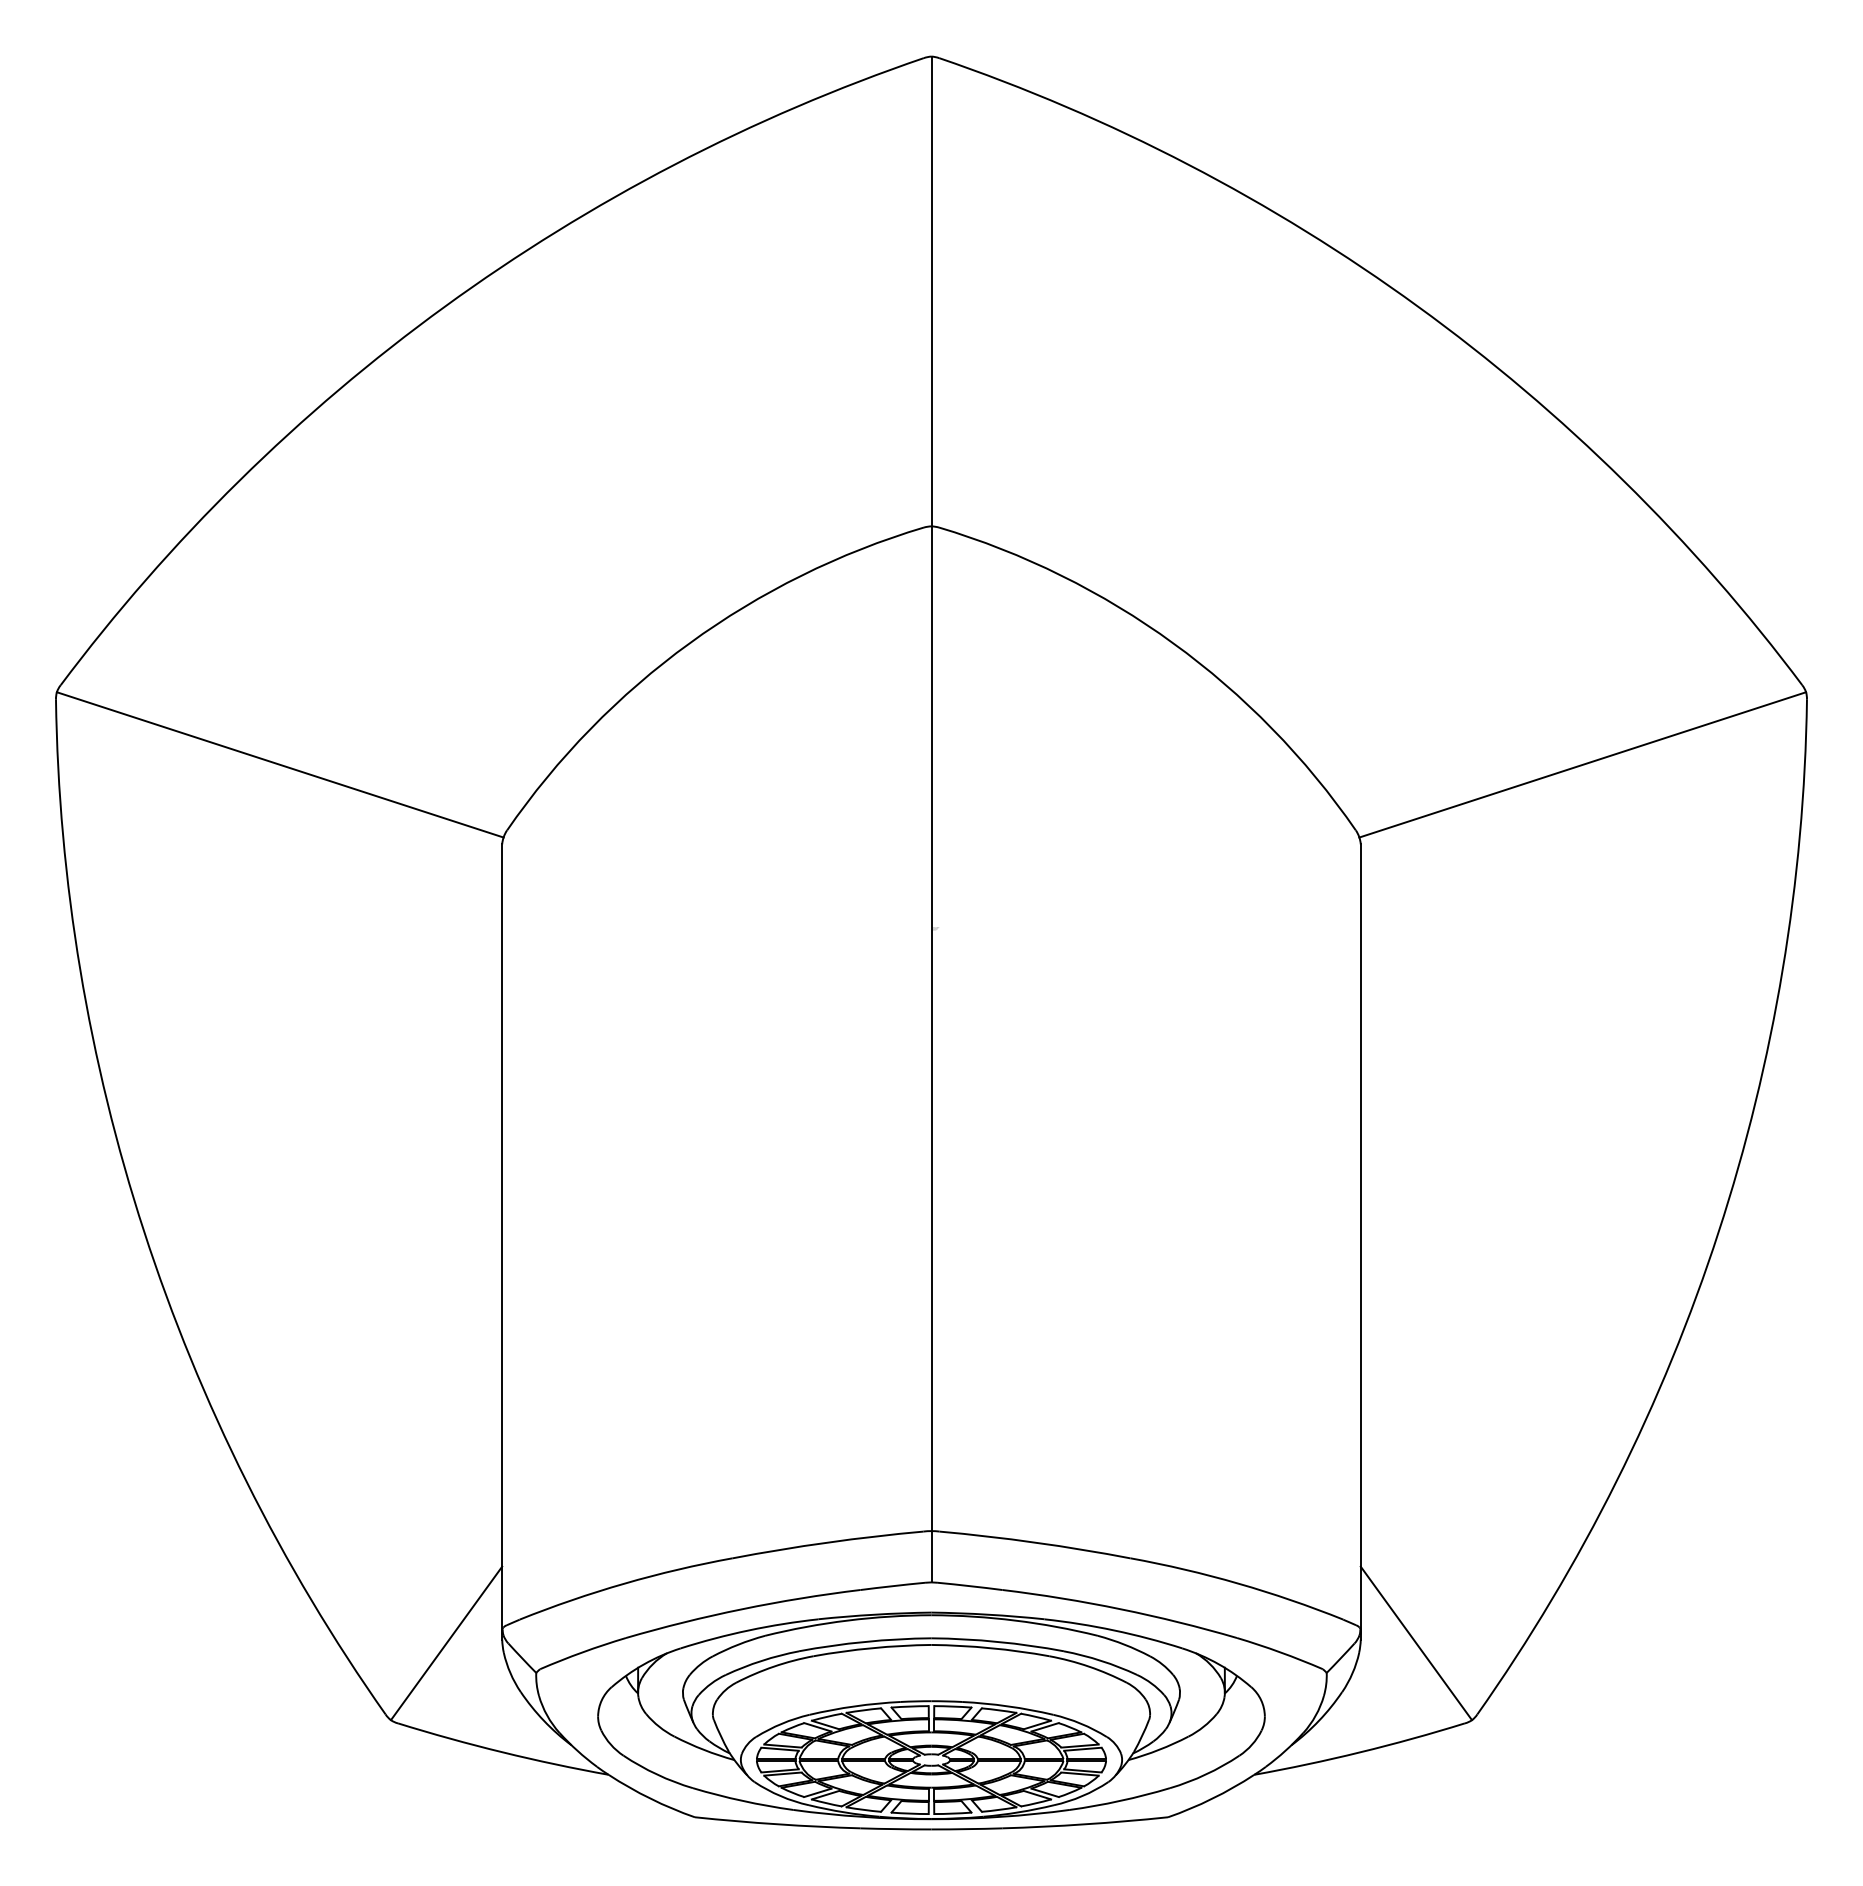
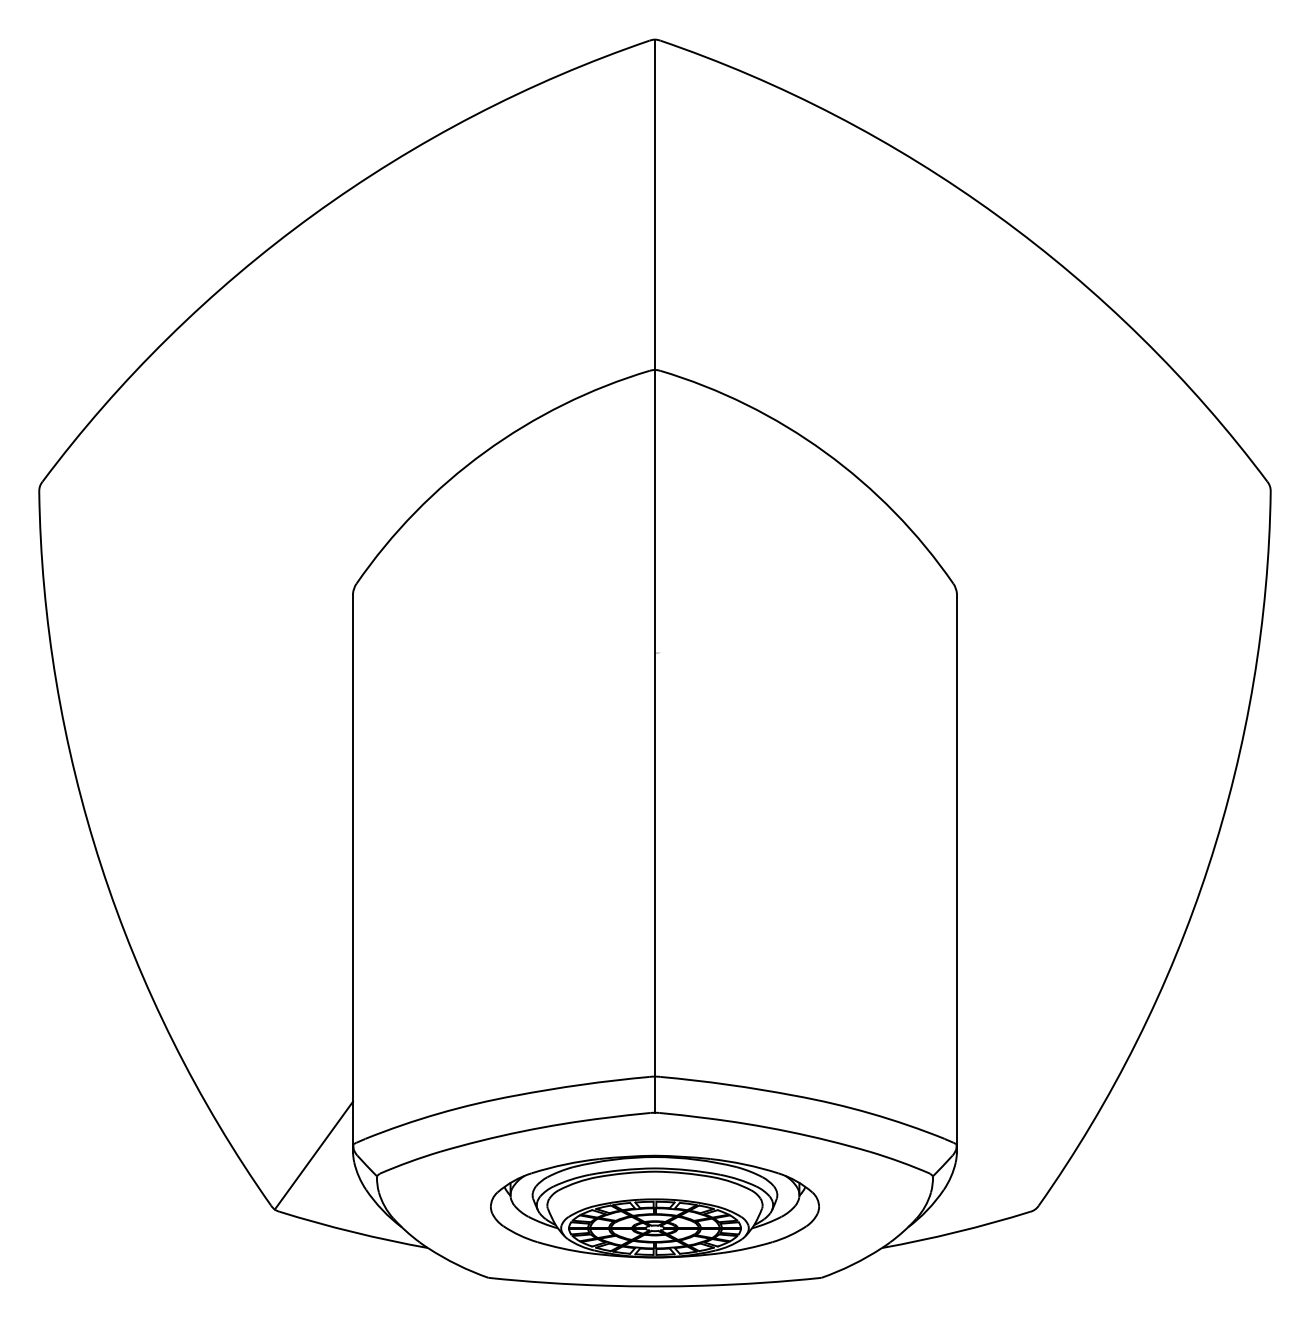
line: (279, 764) -> (196, 537), removed
line: (1582, 764) -> (1112, 537), removed
line: (1416, 1643) -> (996, 1155), removed
part: (931, 1715) -> (655, 1206), size x0.7

